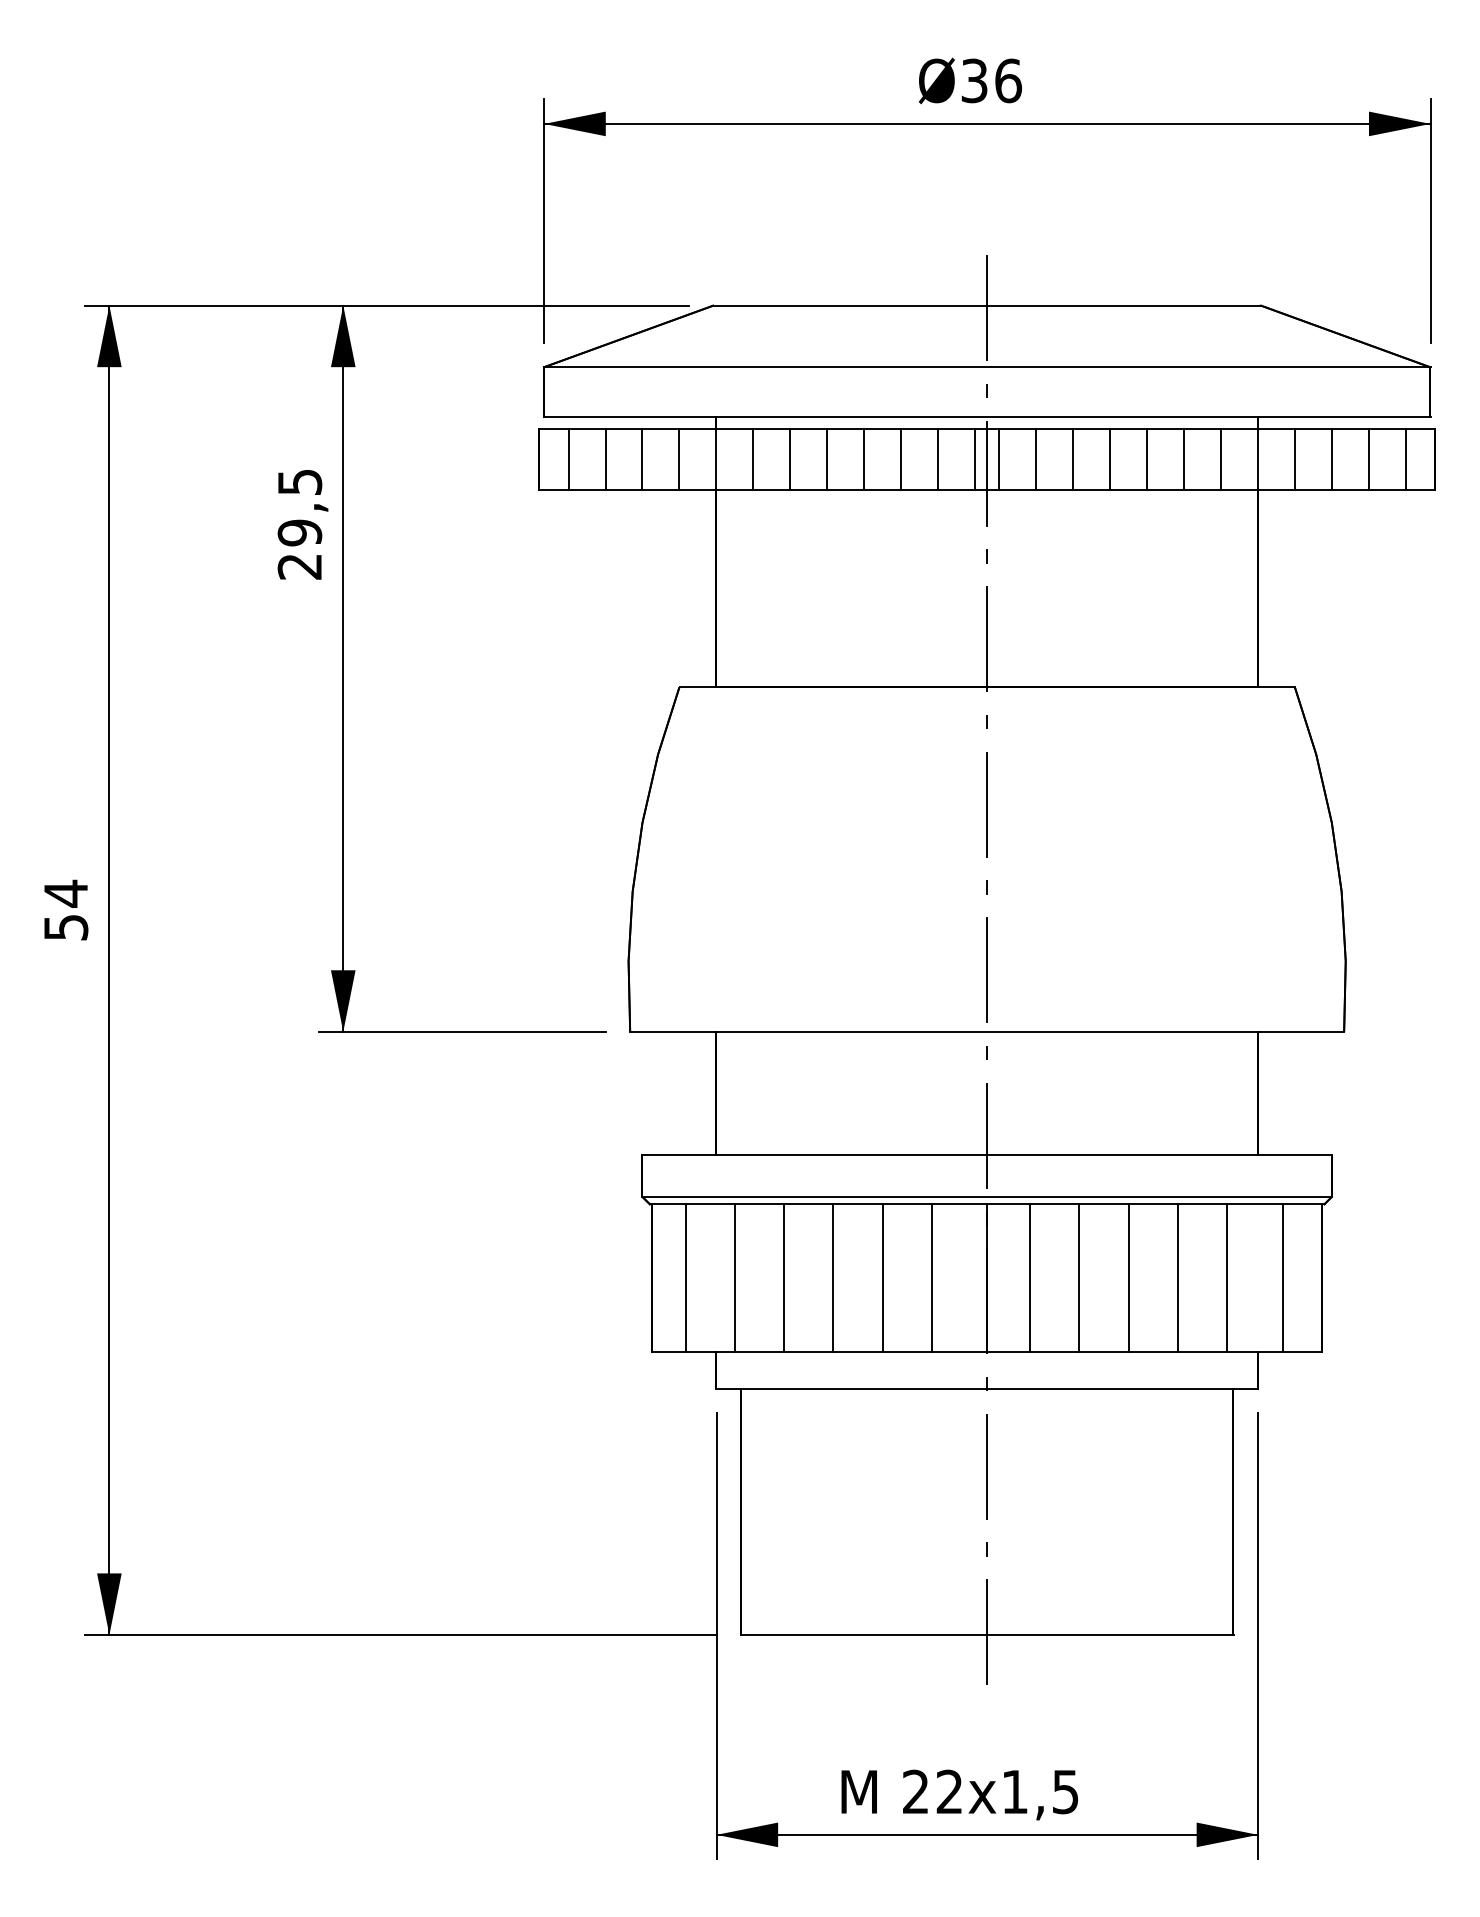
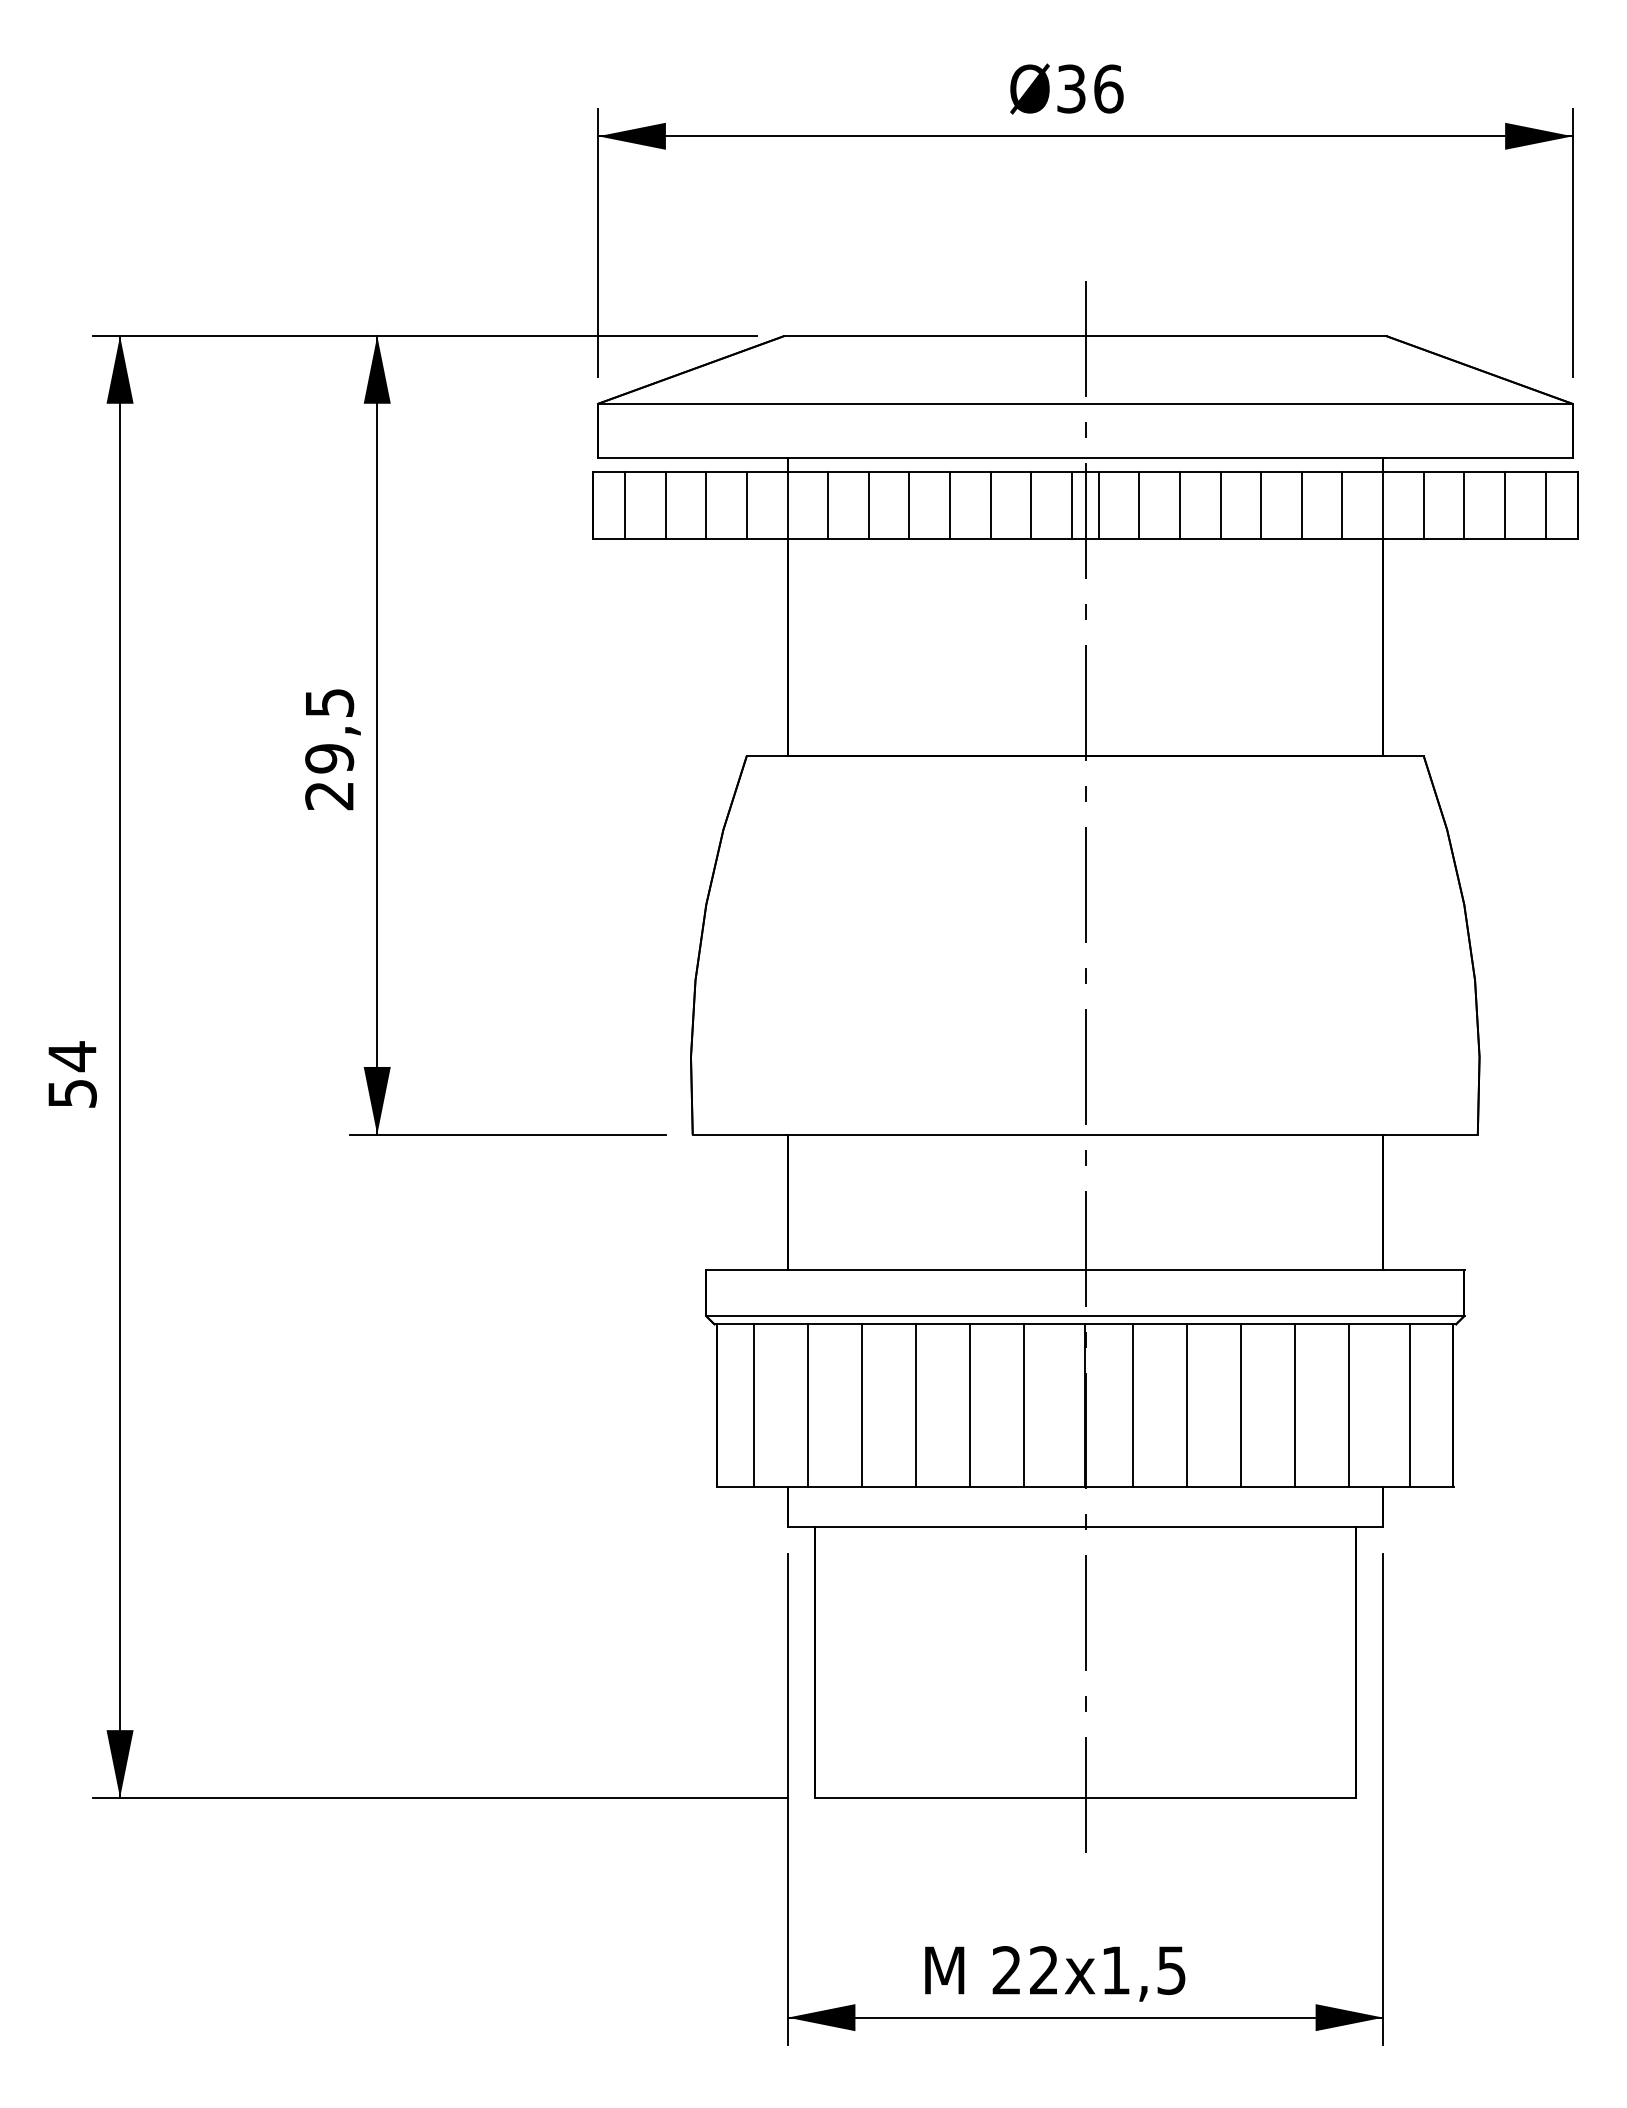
text: (302, 524) -> (332, 749), moved
text: (66, 909) -> (72, 1073), moved

